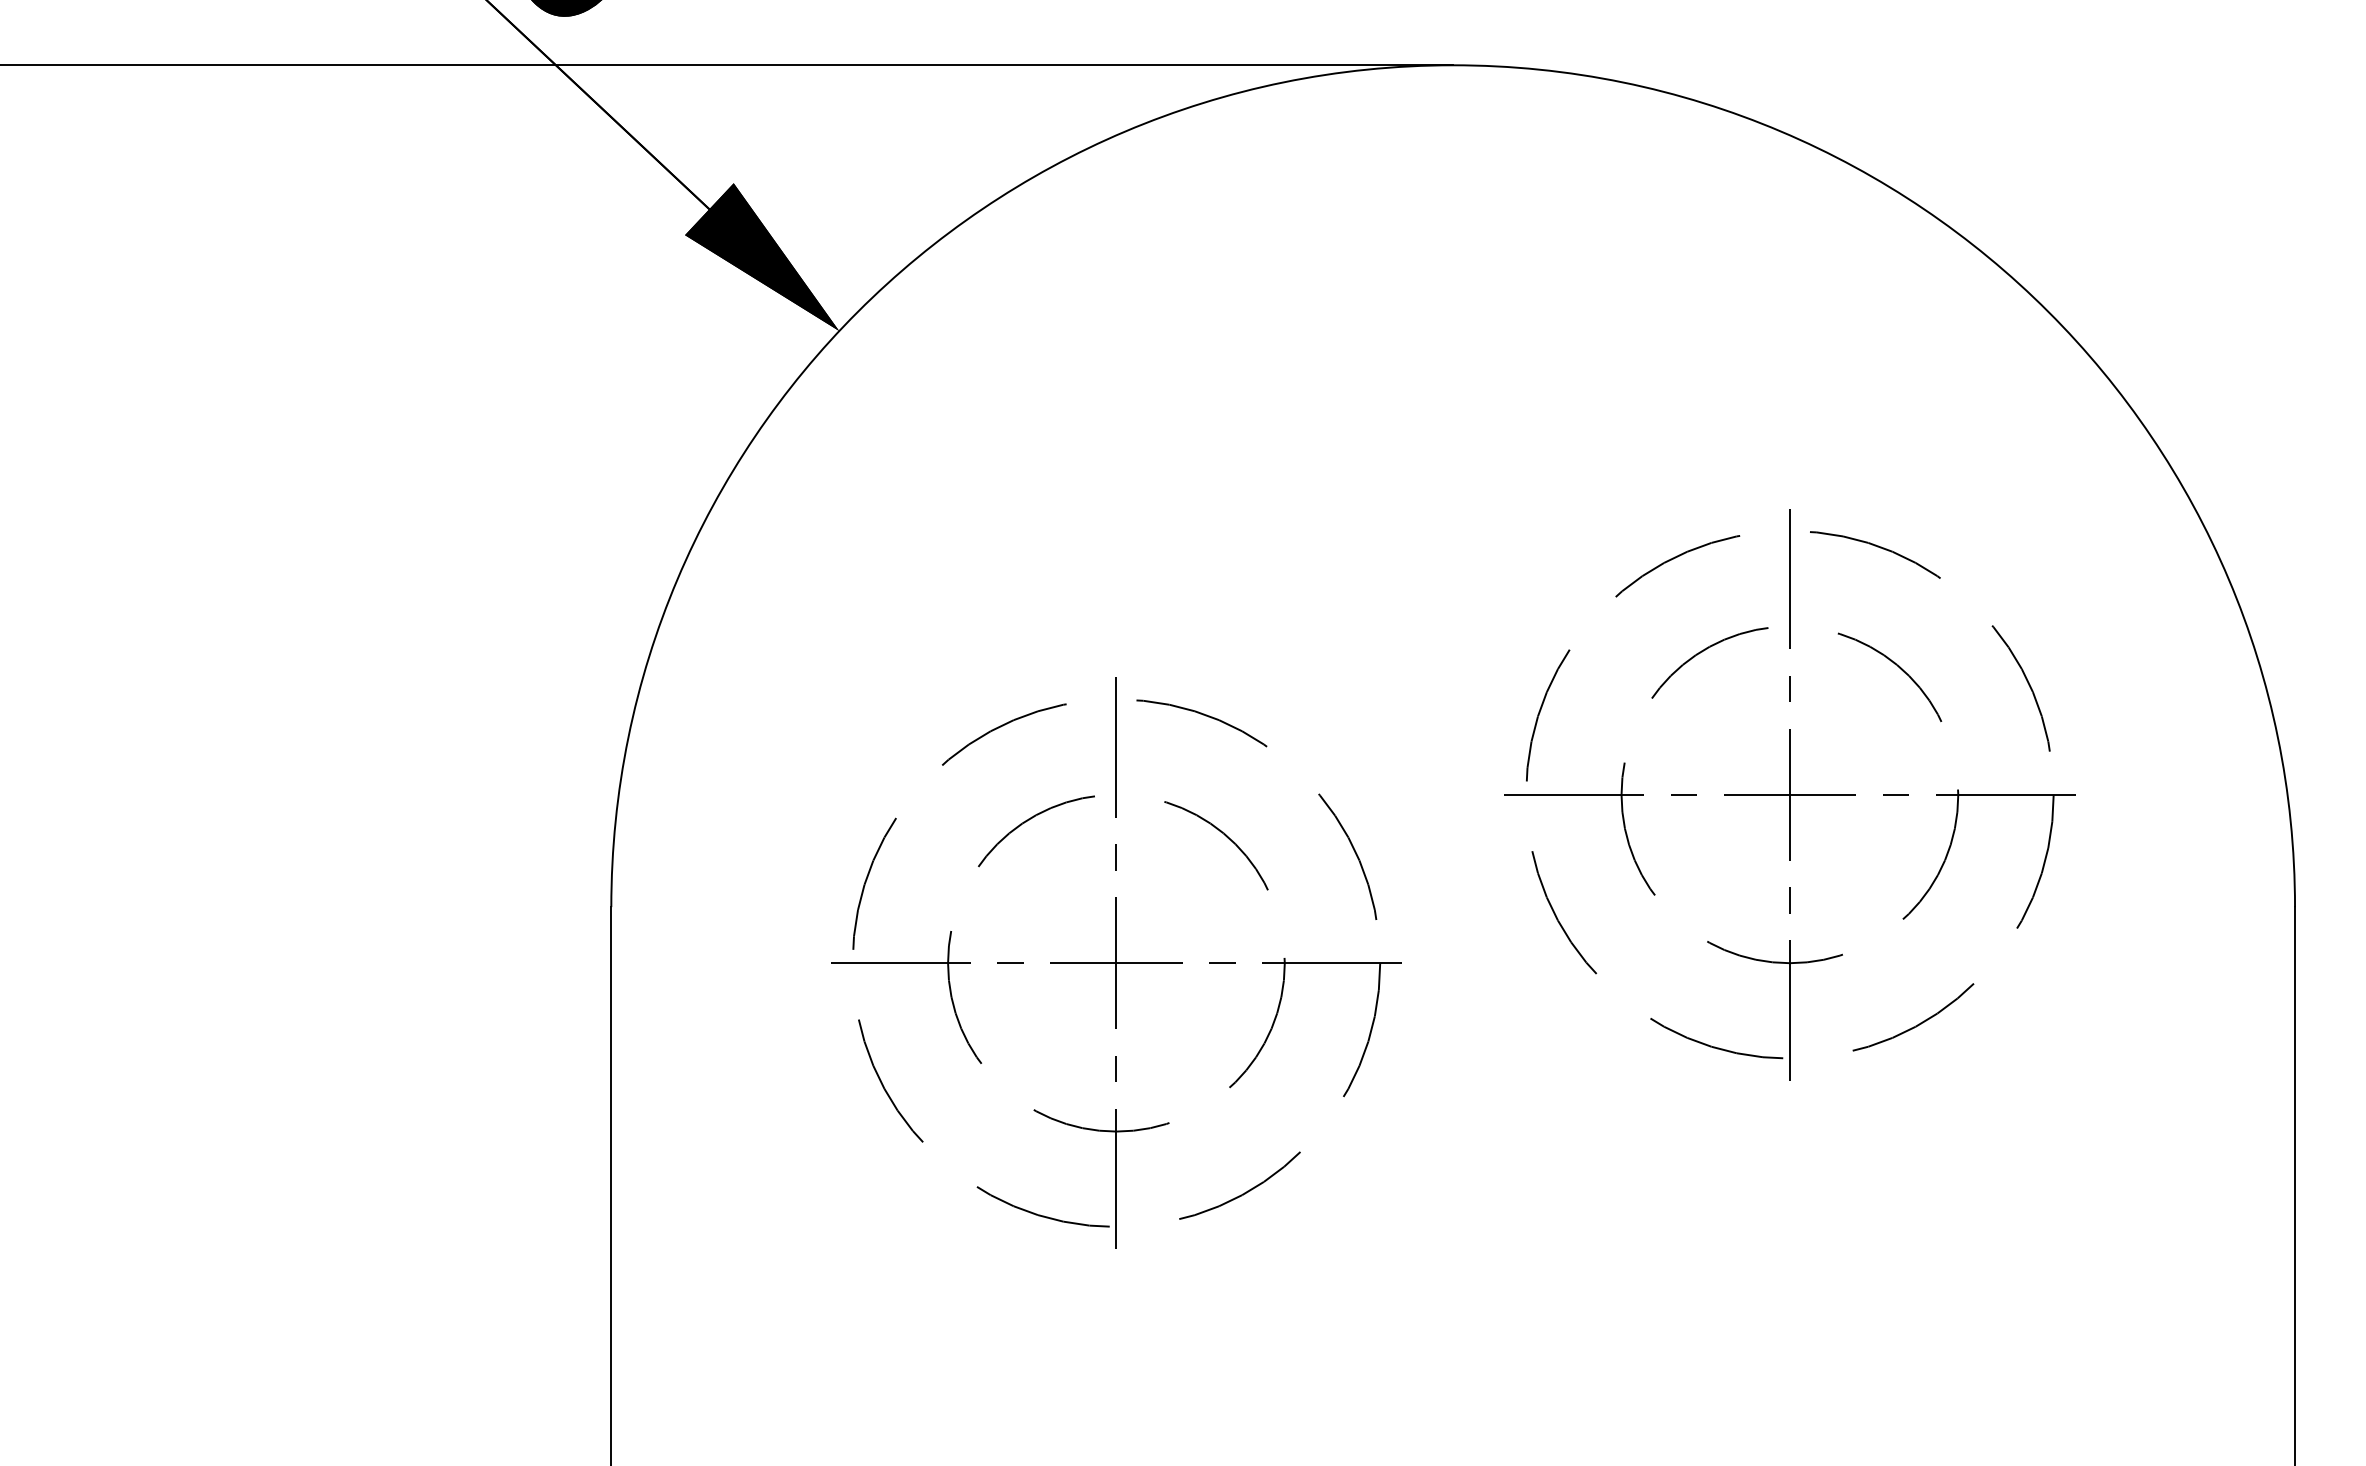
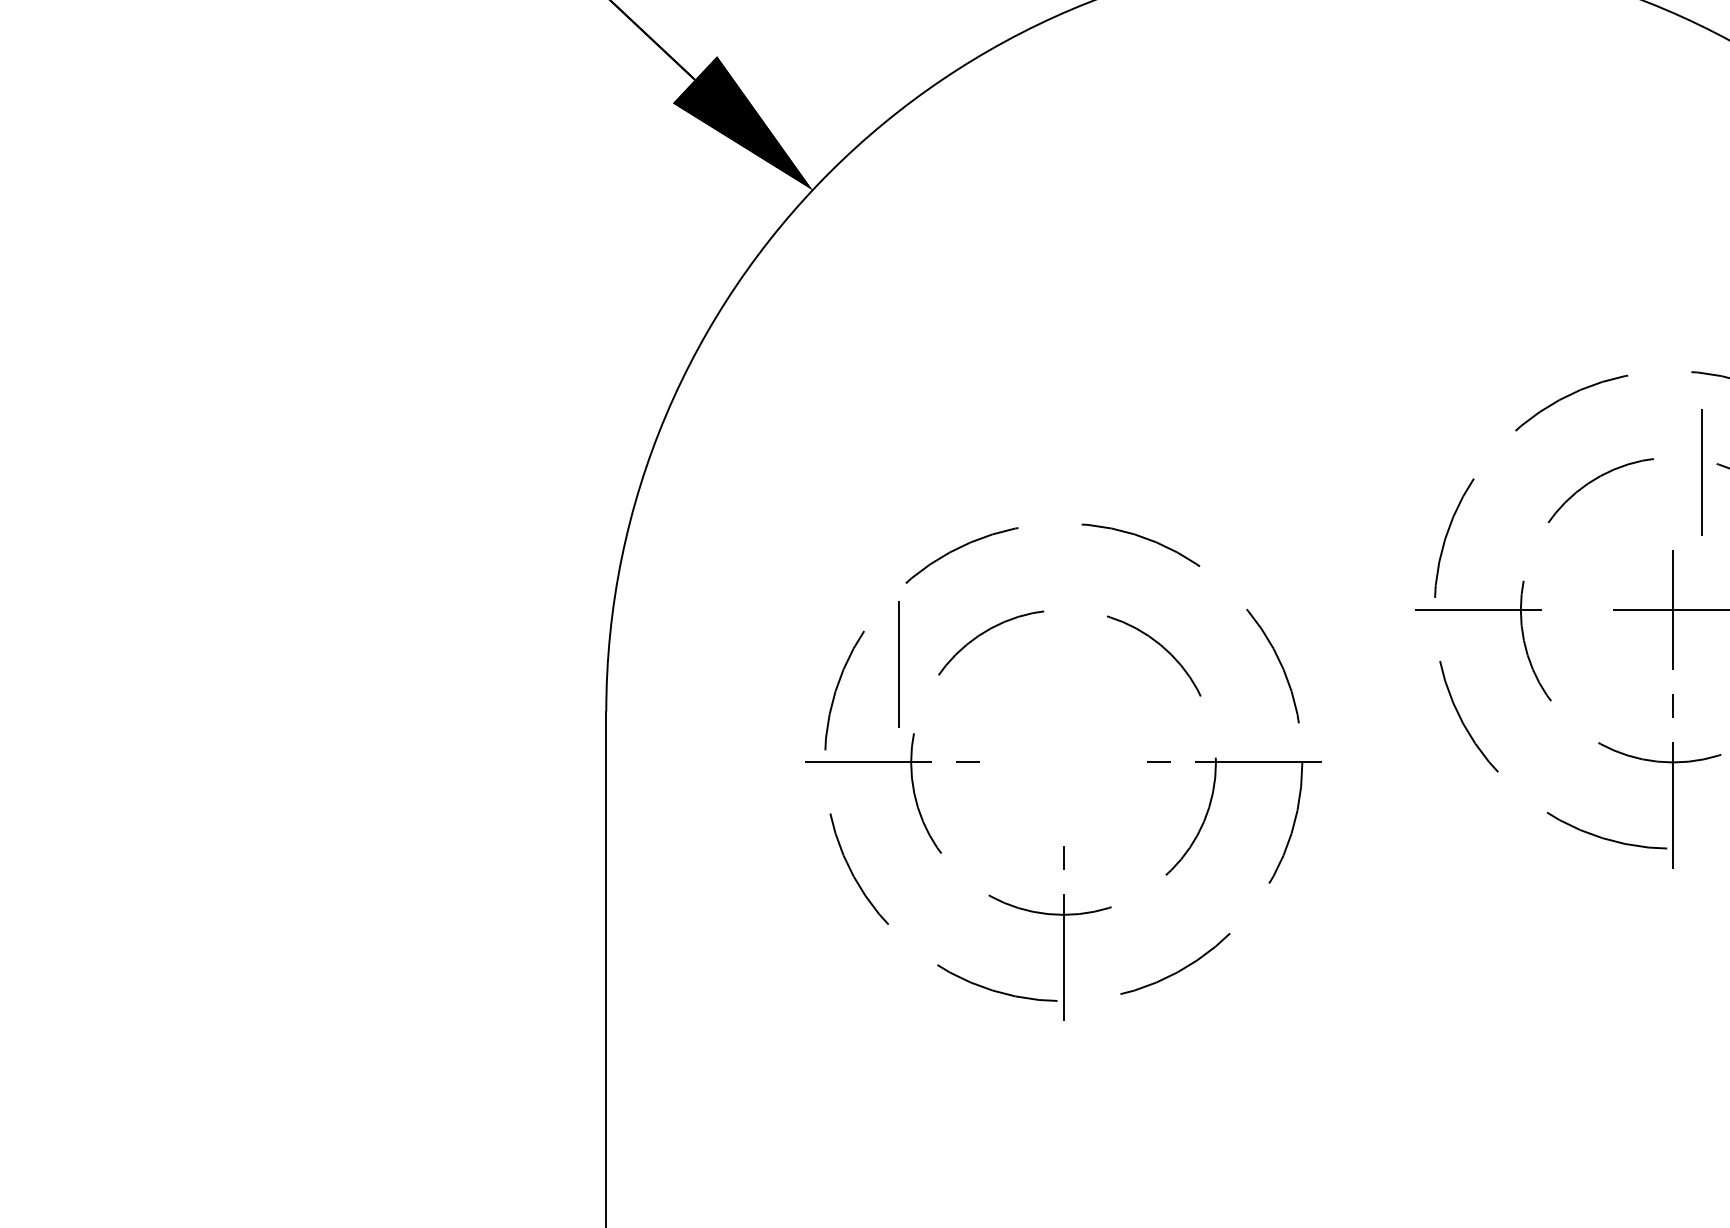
line: (1789, 578) -> (1701, 472), moved
line: (1789, 688) -> (1672, 513), removed
line: (1115, 747) -> (897, 664), moved
line: (1683, 794) -> (1576, 609), removed
line: (1116, 857) -> (1063, 666), removed
part: (1116, 962) -> (1063, 761), removed

